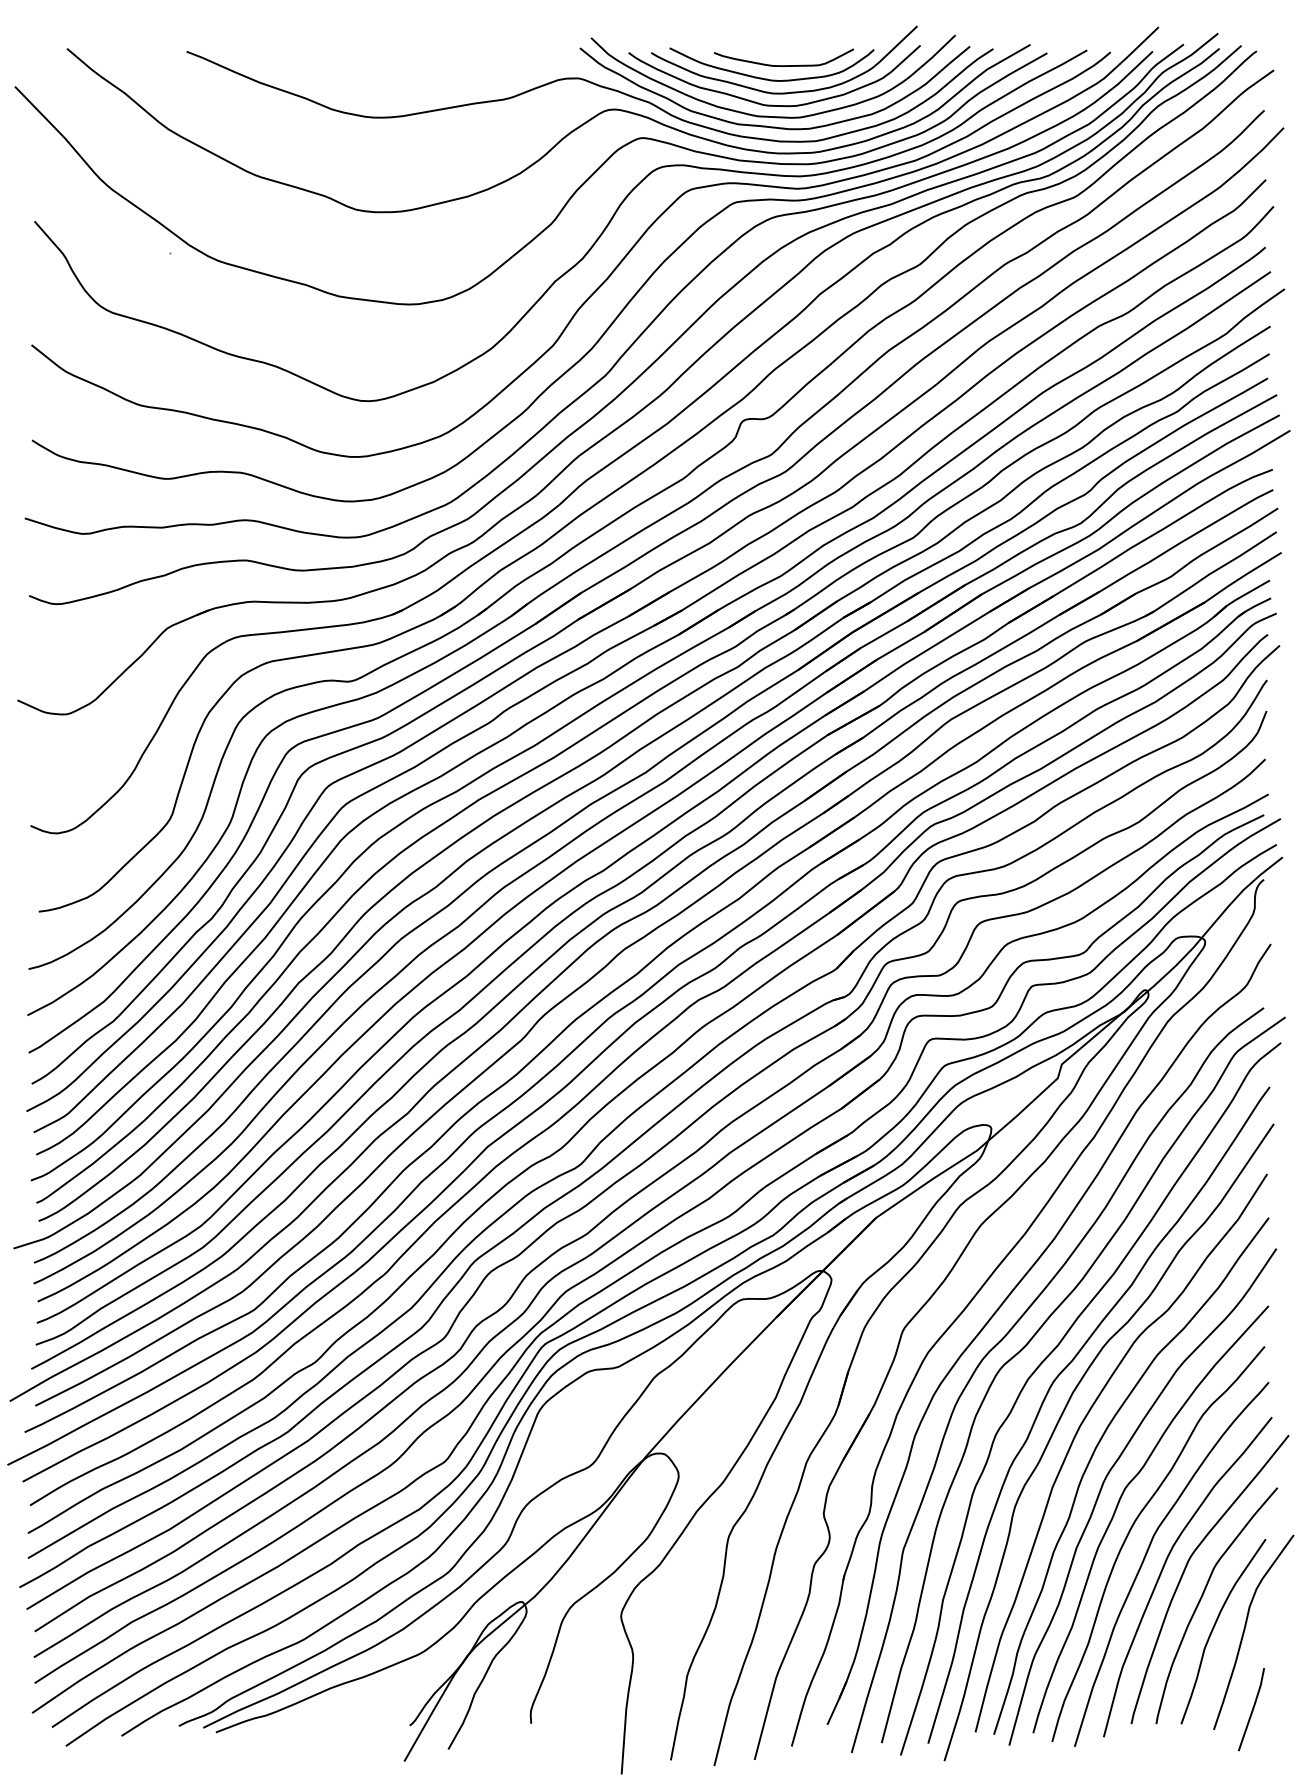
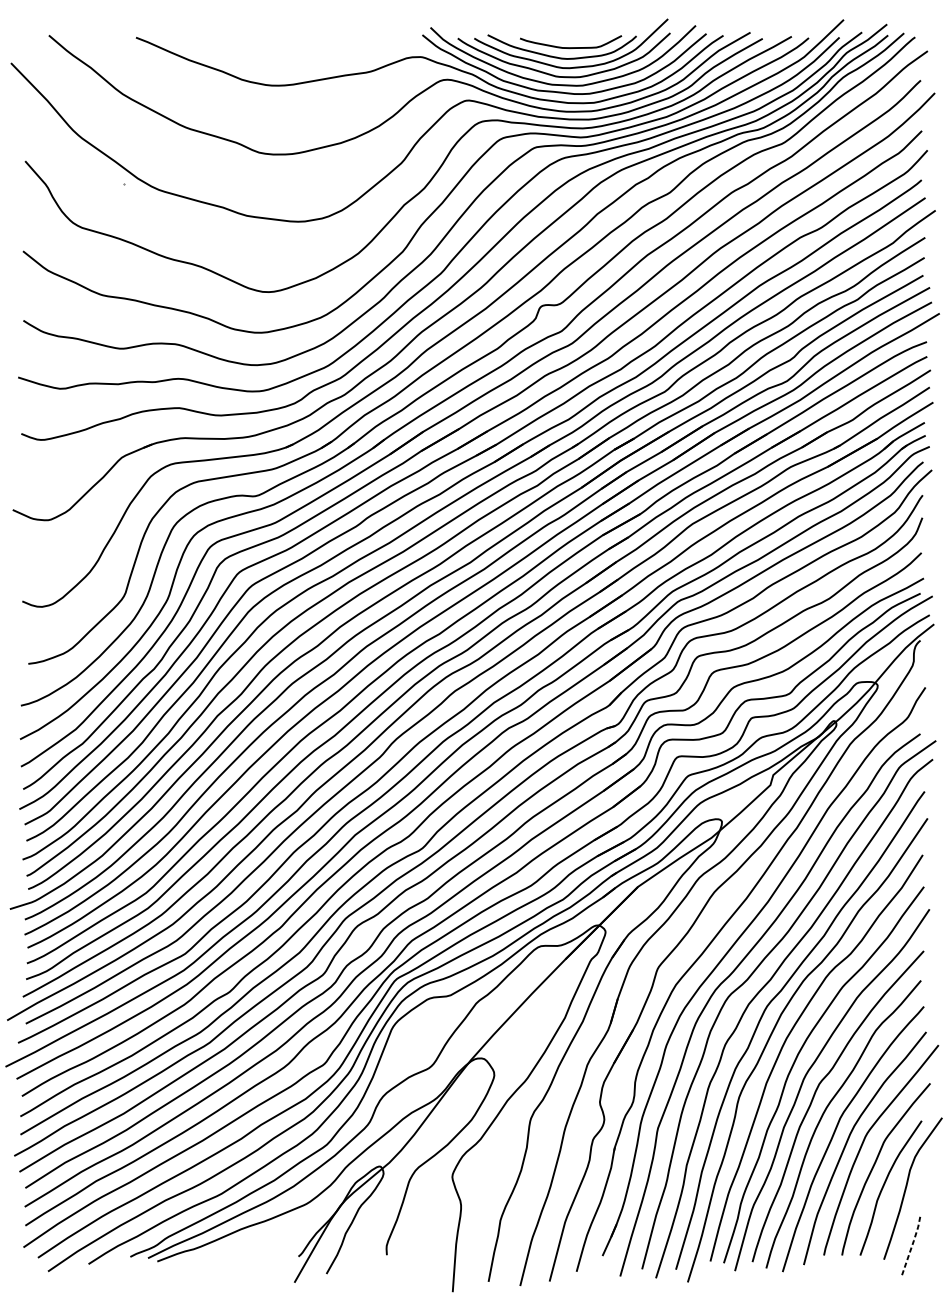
line: (1253, 1708) -> (912, 1244), solid -> dashed

